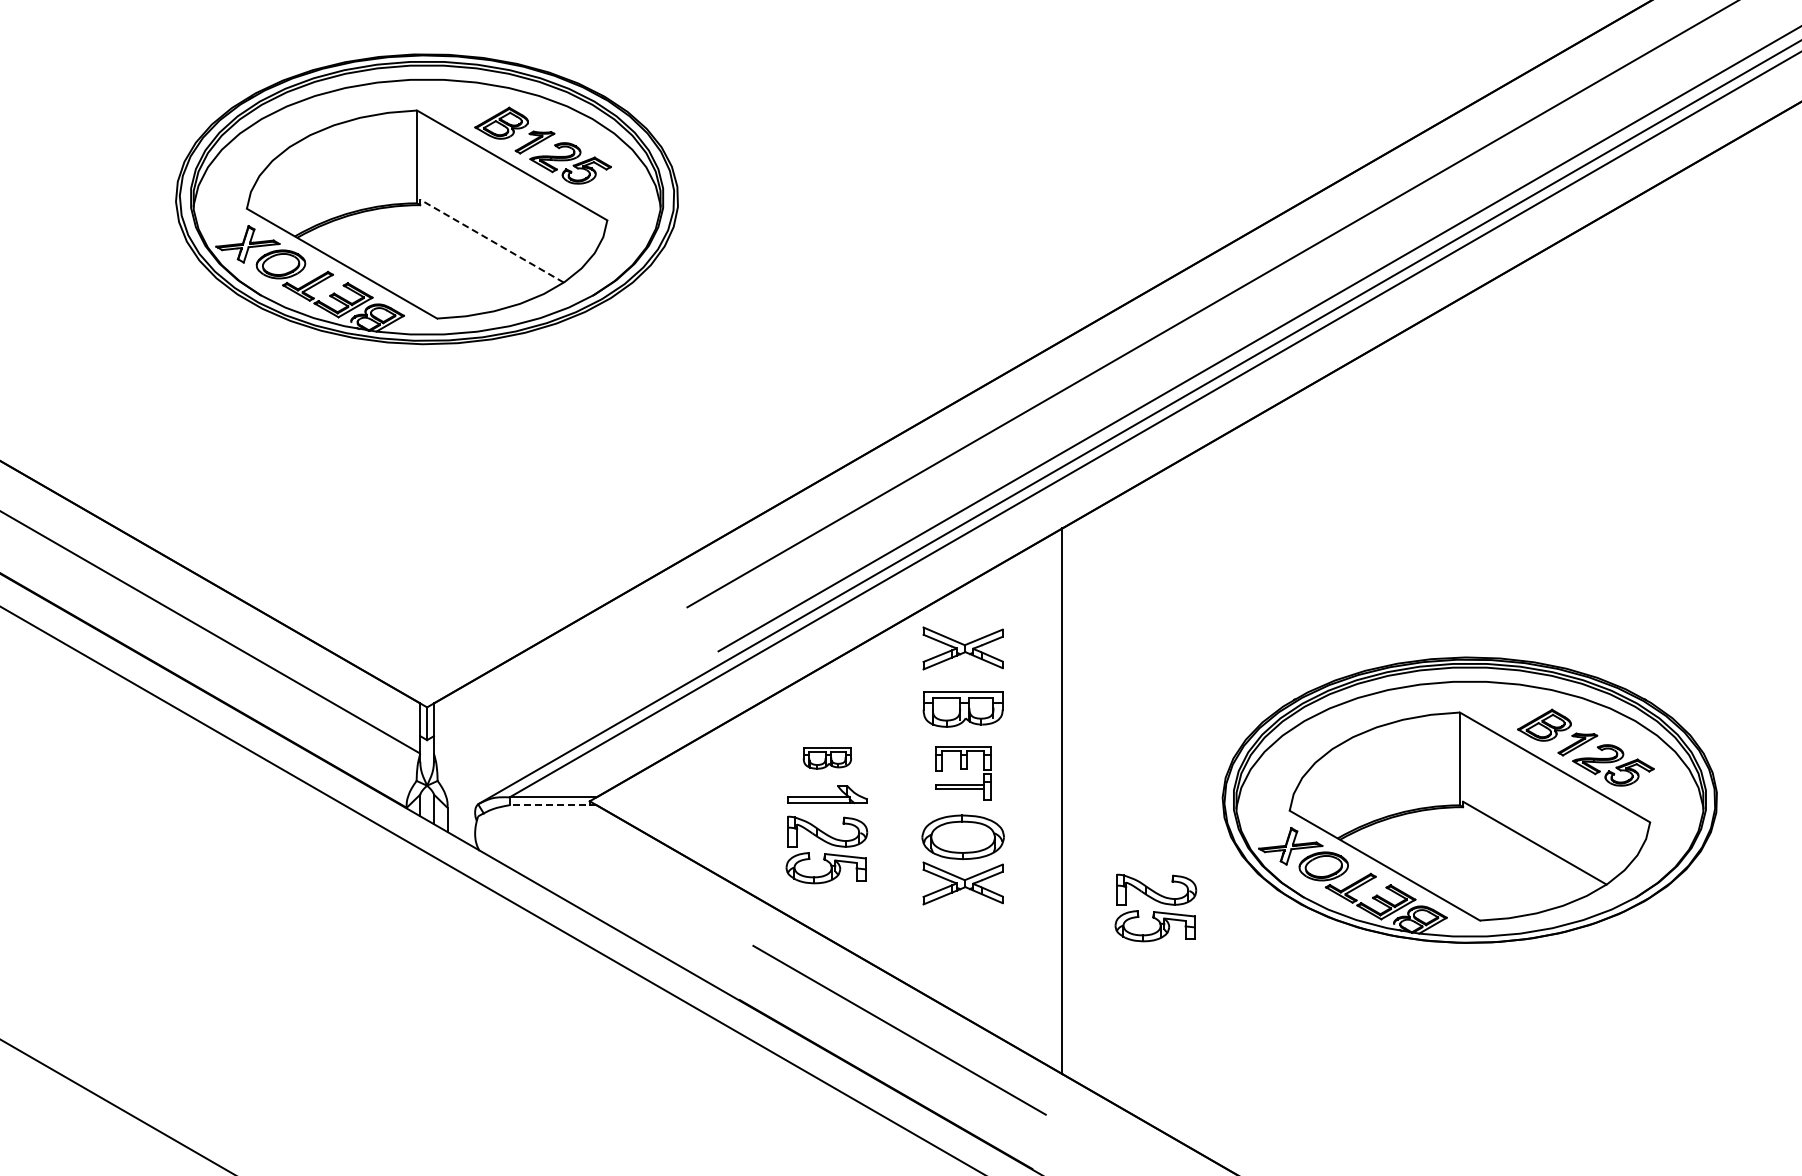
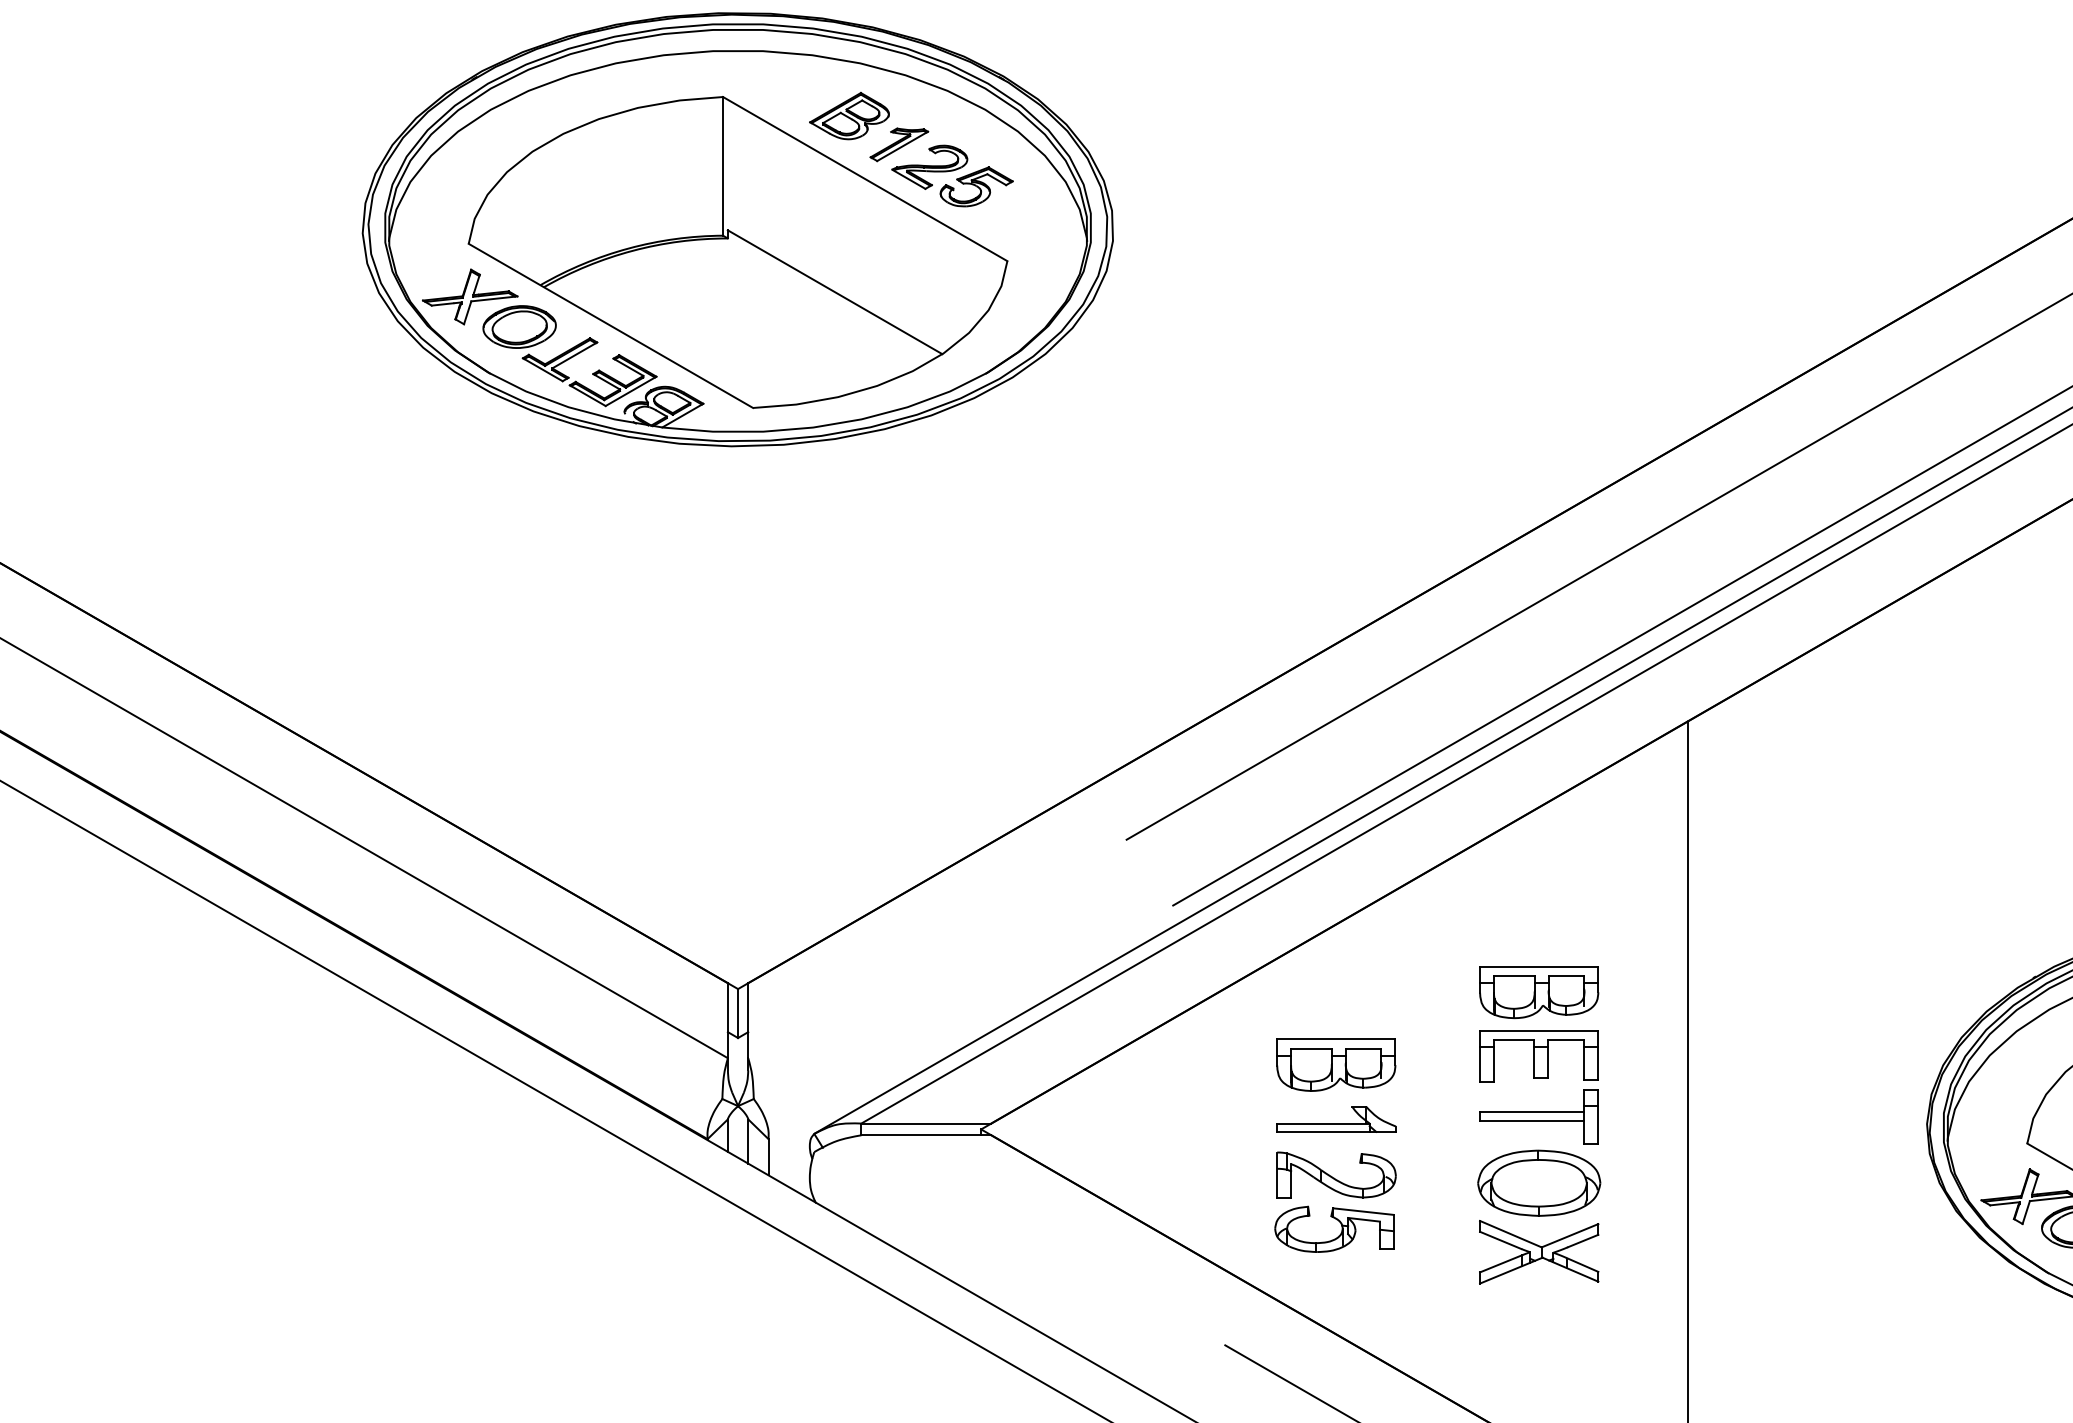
line: (492, 241) -> (835, 292), dashed -> solid
part: (962, 648) -> (1538, 901), removed
part: (827, 758) -> (1336, 1065), size x1.67
part: (963, 773) -> (1539, 1087), size x1.43
line: (552, 805) -> (925, 1135), dashed -> solid
part: (1155, 907) -> (1826, 1288), removed

